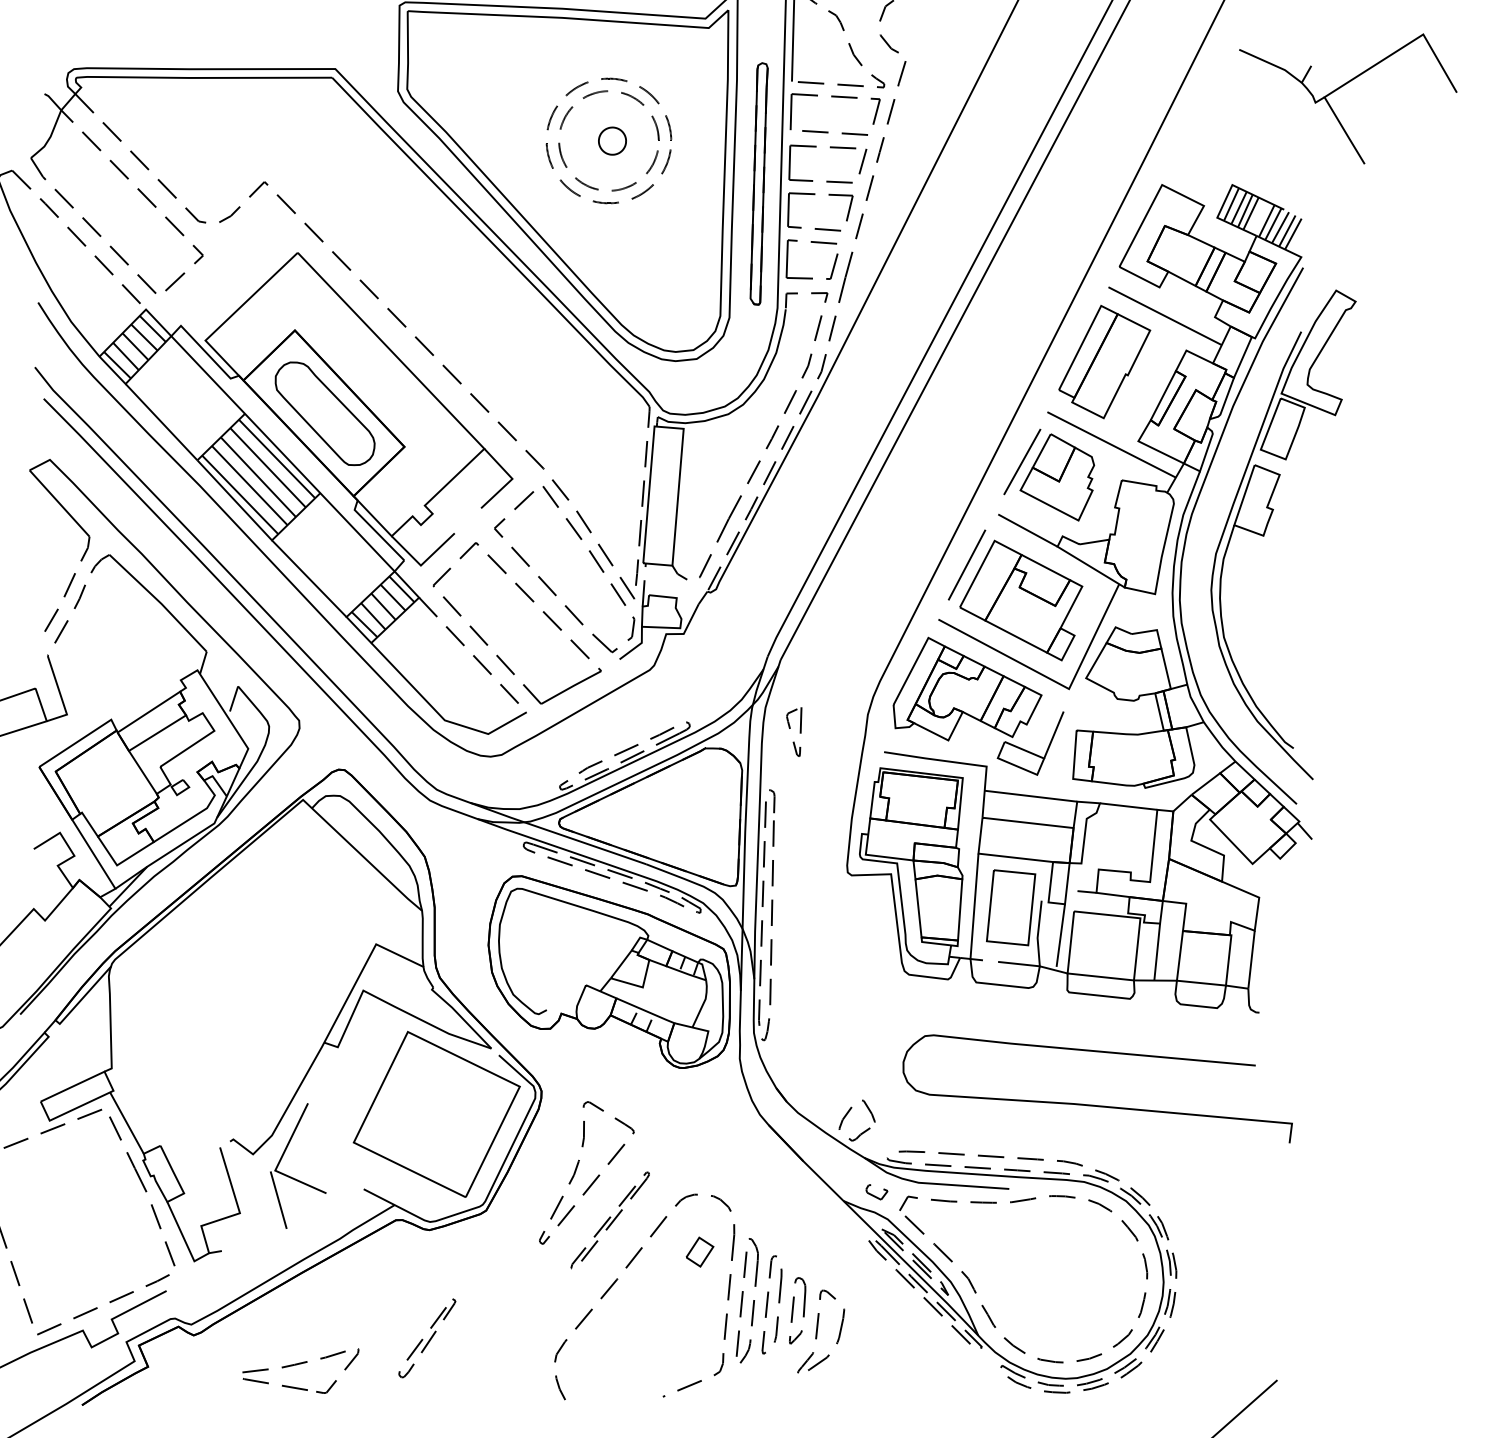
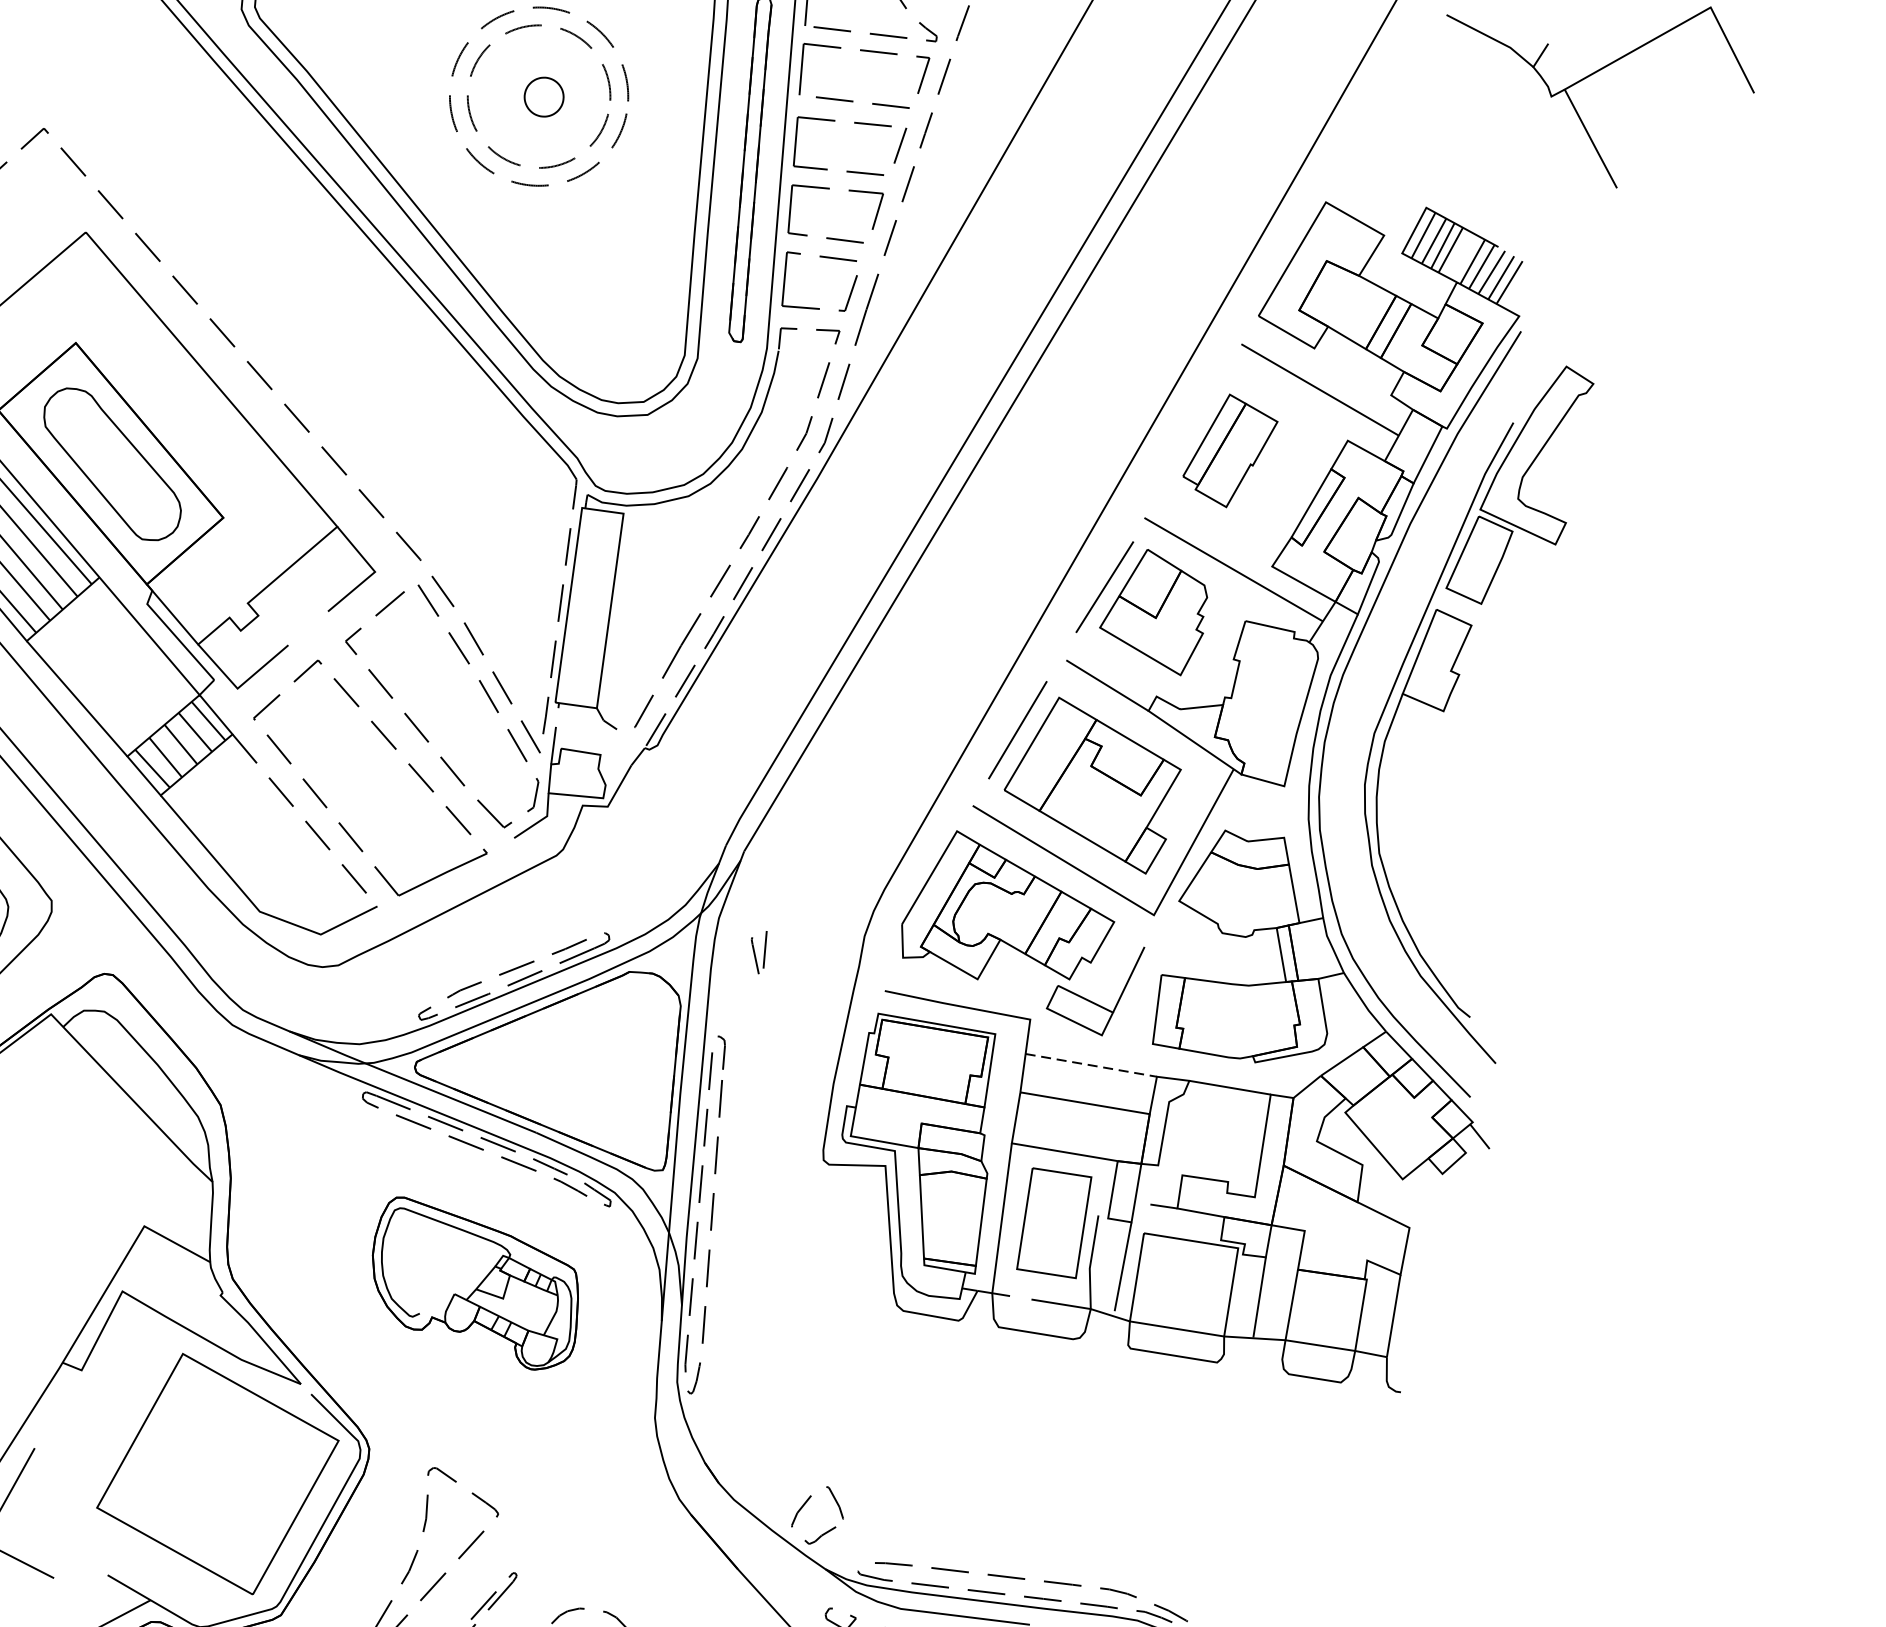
part: (1104, 362) -> (1229, 451), size x0.7
part: (794, 731) -> (758, 954), size x0.7
line: (1030, 796) -> (1090, 1065), solid -> dashed
part: (608, 971) -> (474, 1283), size x0.6
curve: (1094, 1104) -> (1158, 1510), removed

